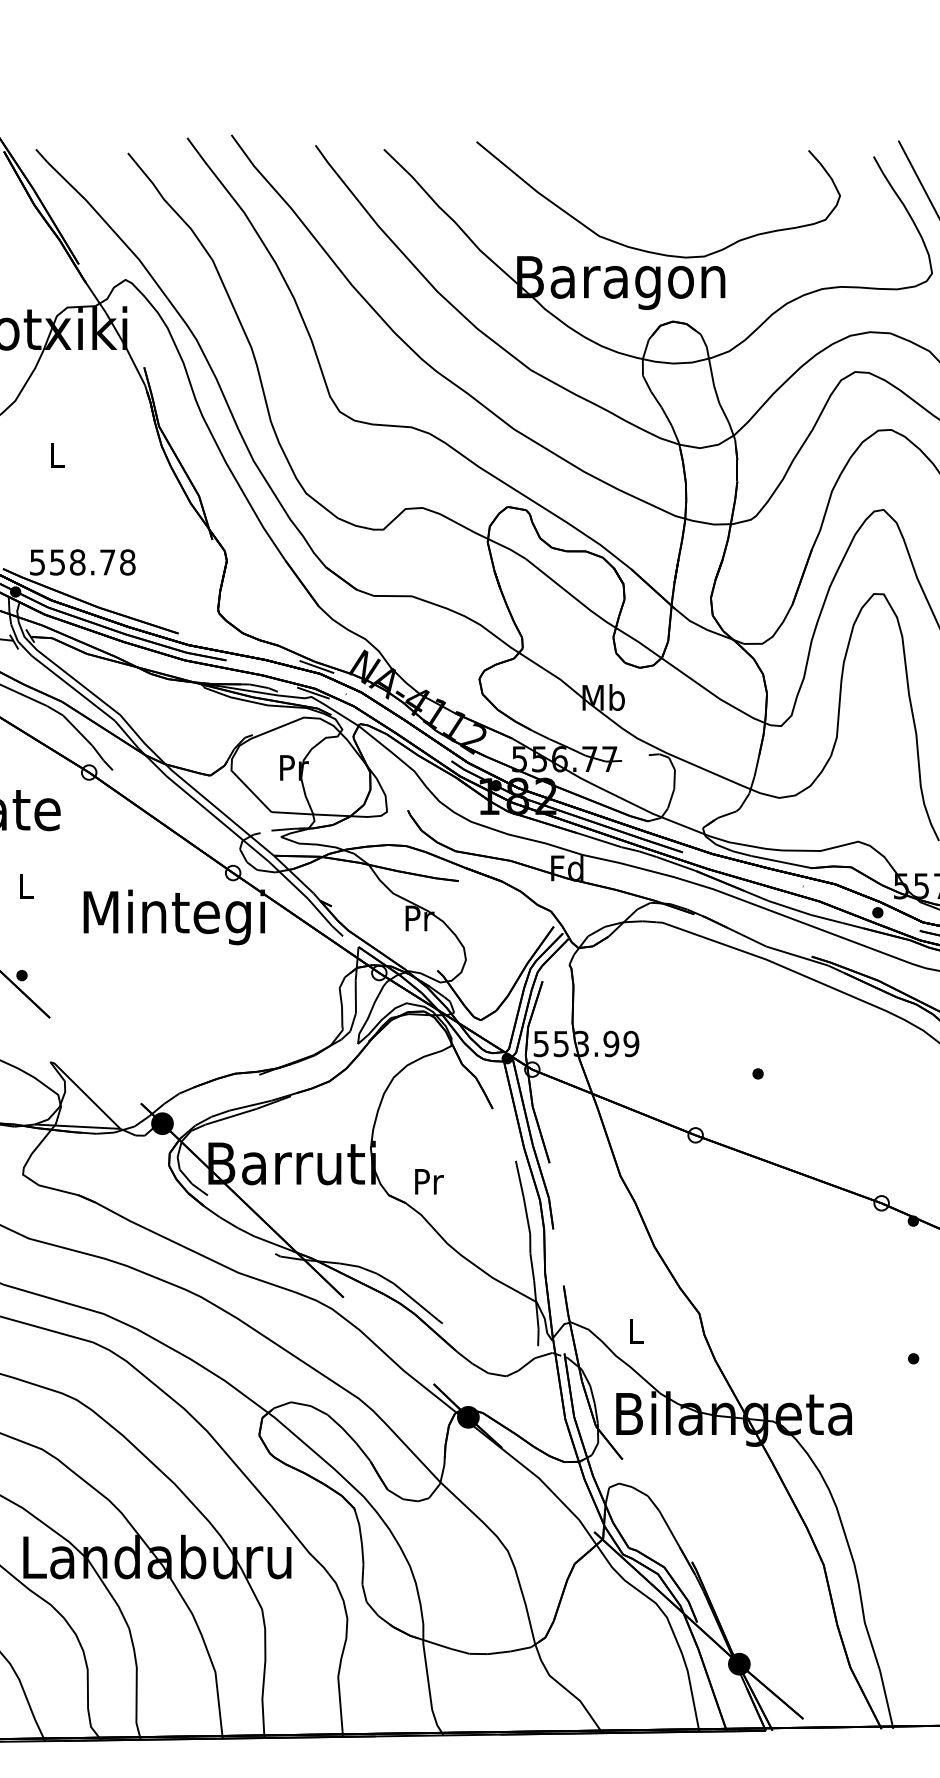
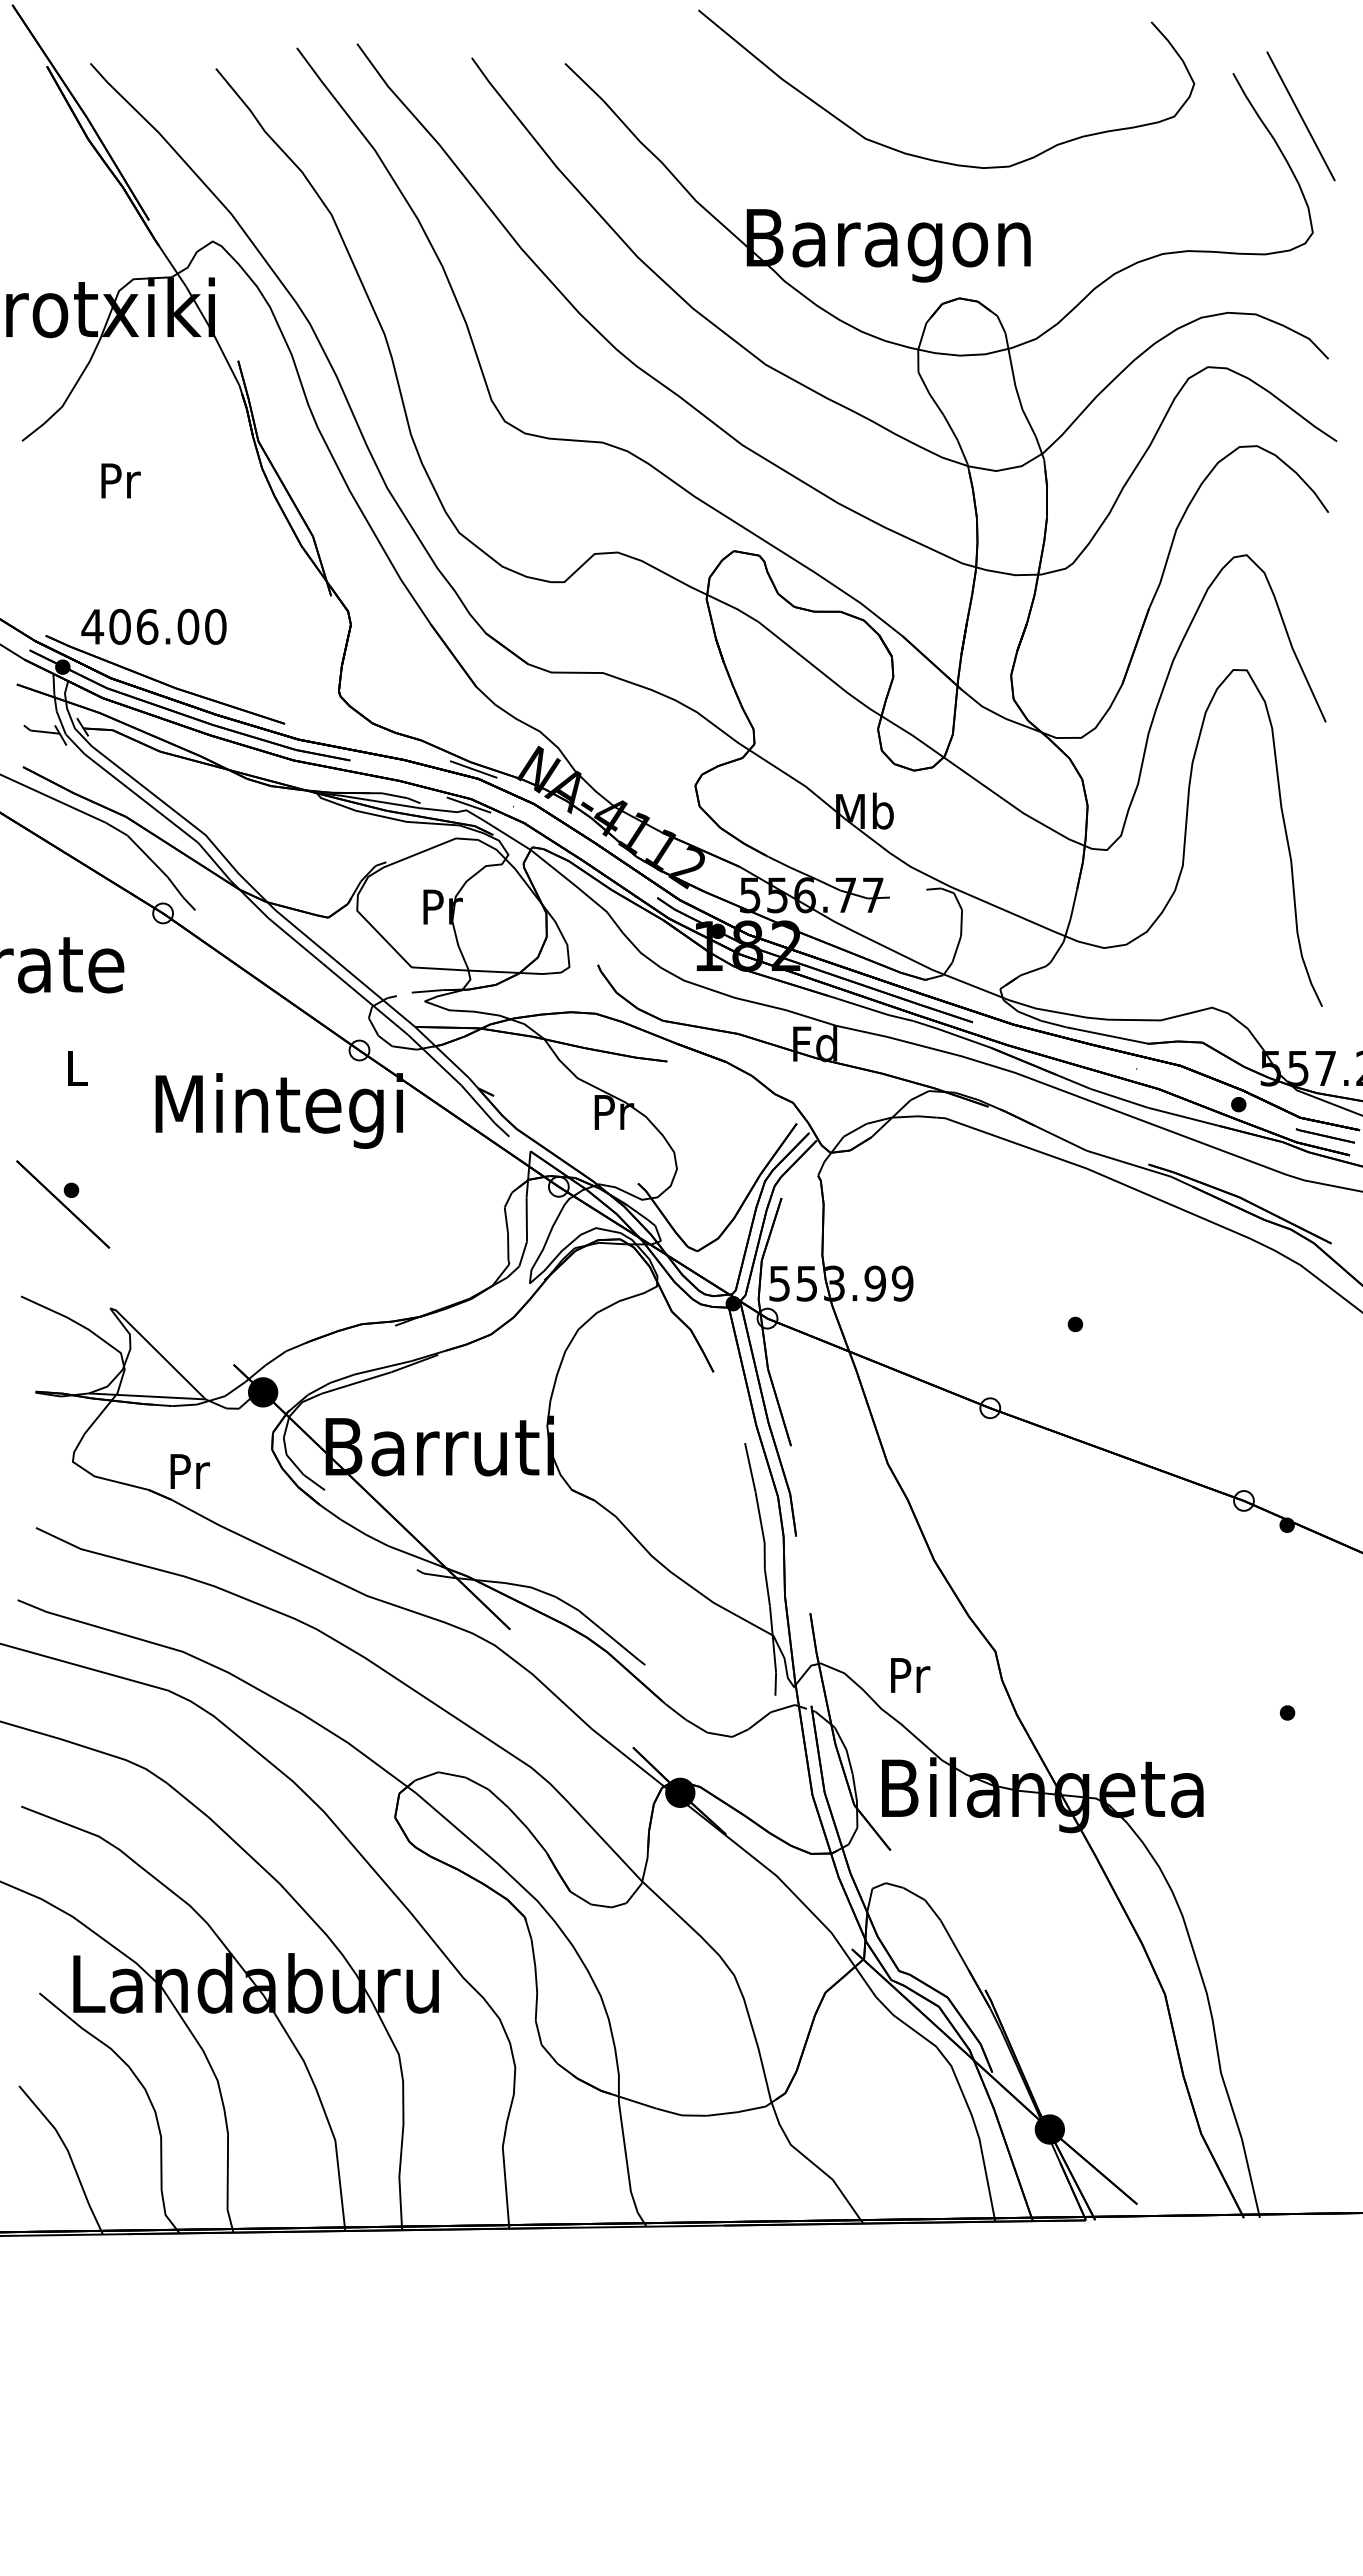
curve: (643, 249) -> (926, 157), moved
text: (57, 455) -> (120, 480), L -> Pr
text: (82, 562) -> (153, 626), 558.78 -> 406.00
text: (428, 1181) -> (189, 1471), moved
text: (637, 1331) -> (910, 1675), L -> Pr

